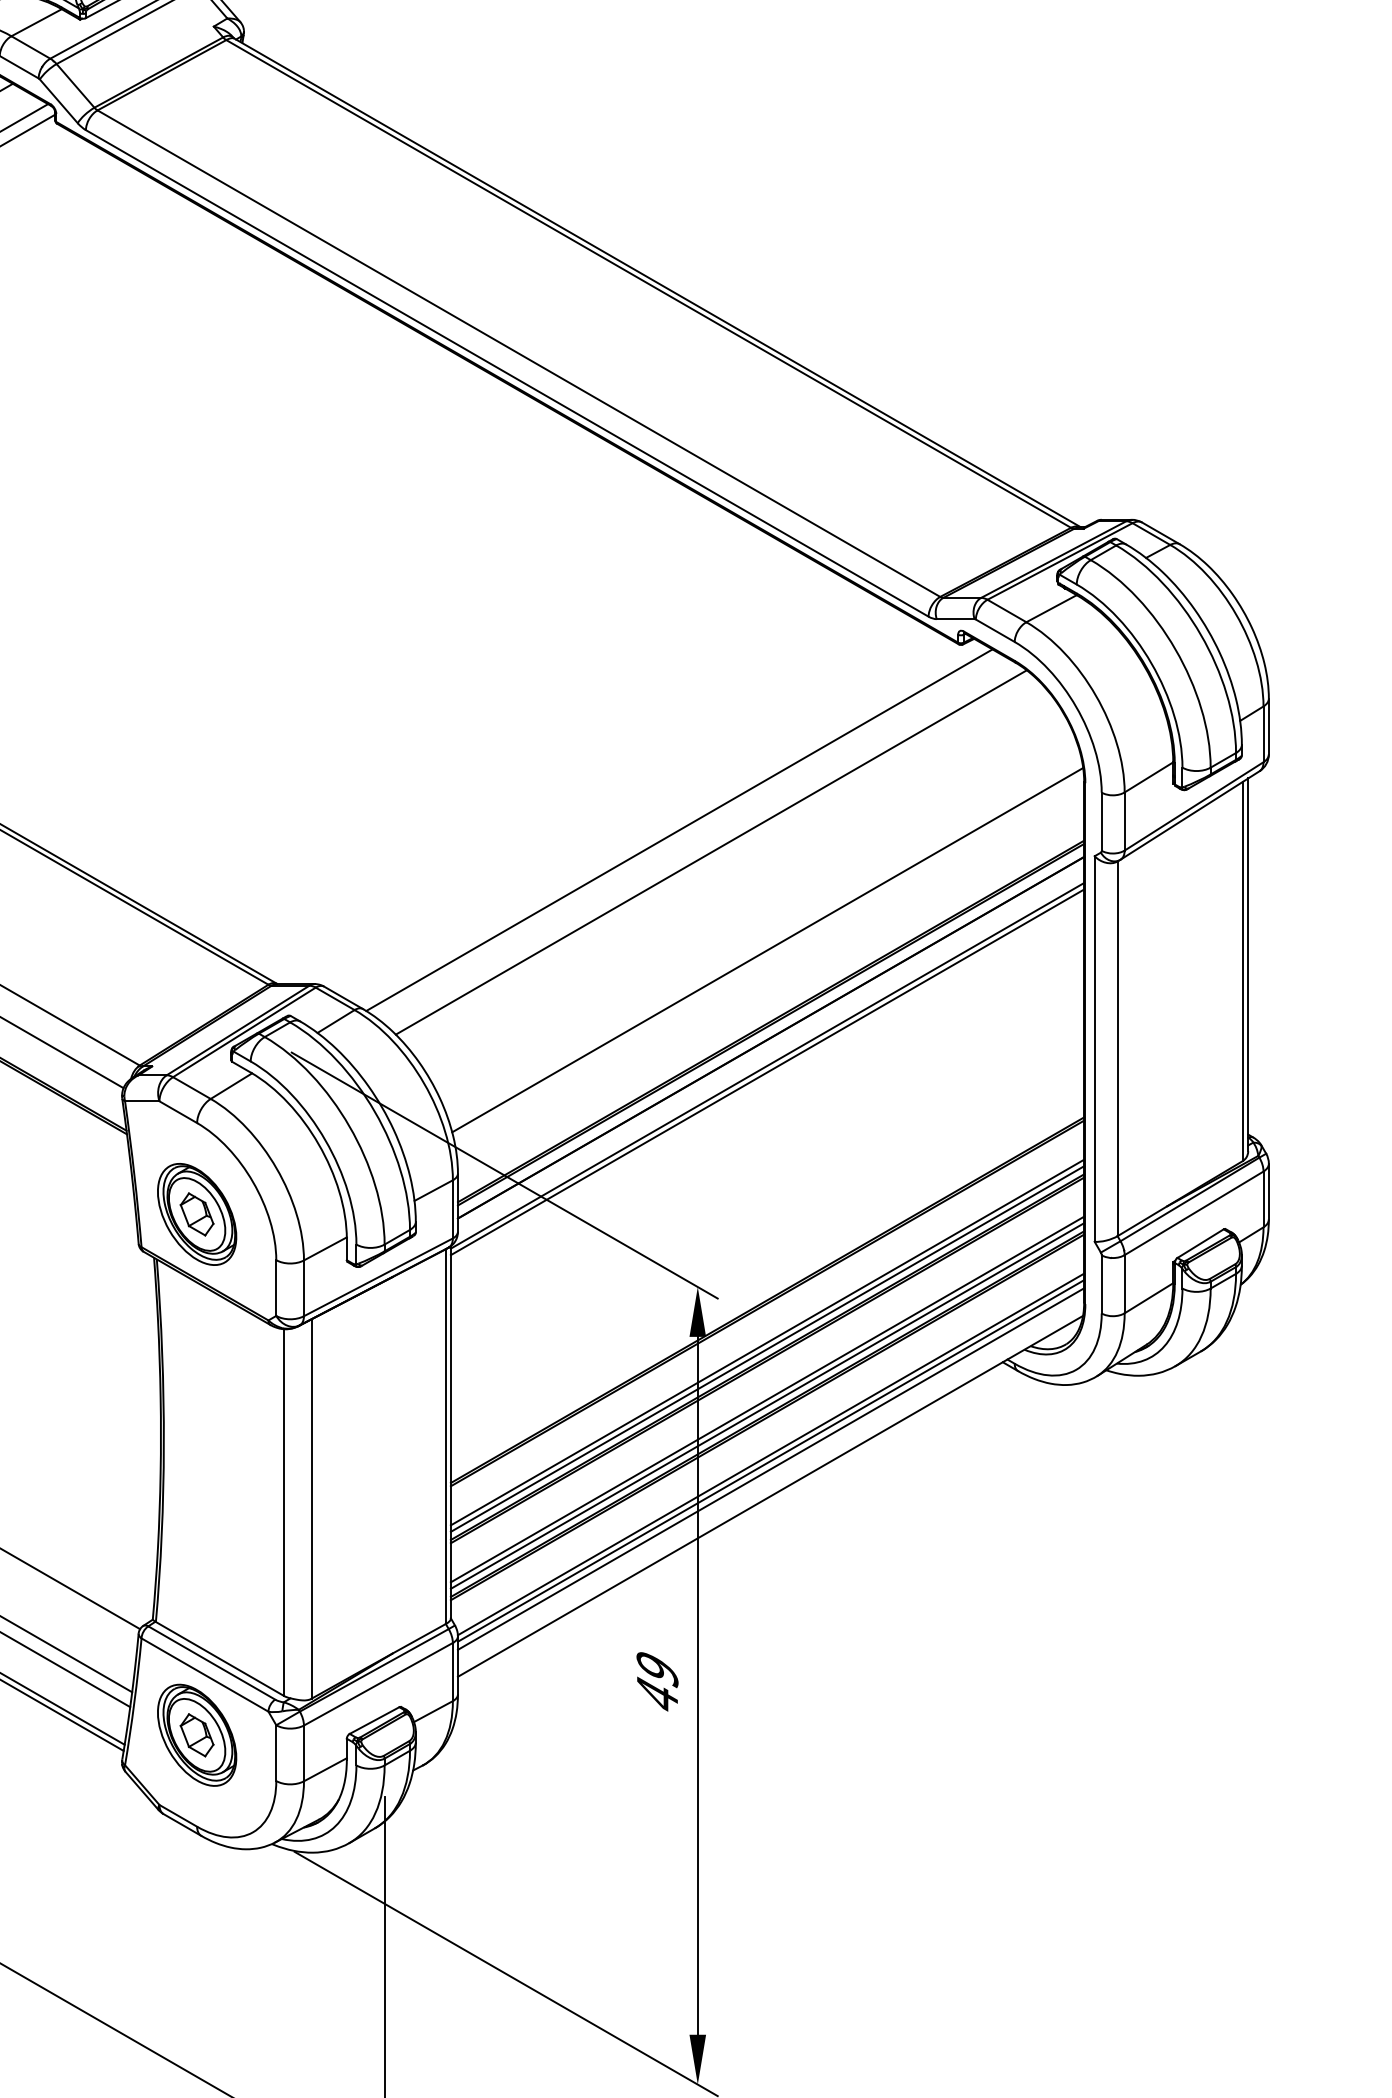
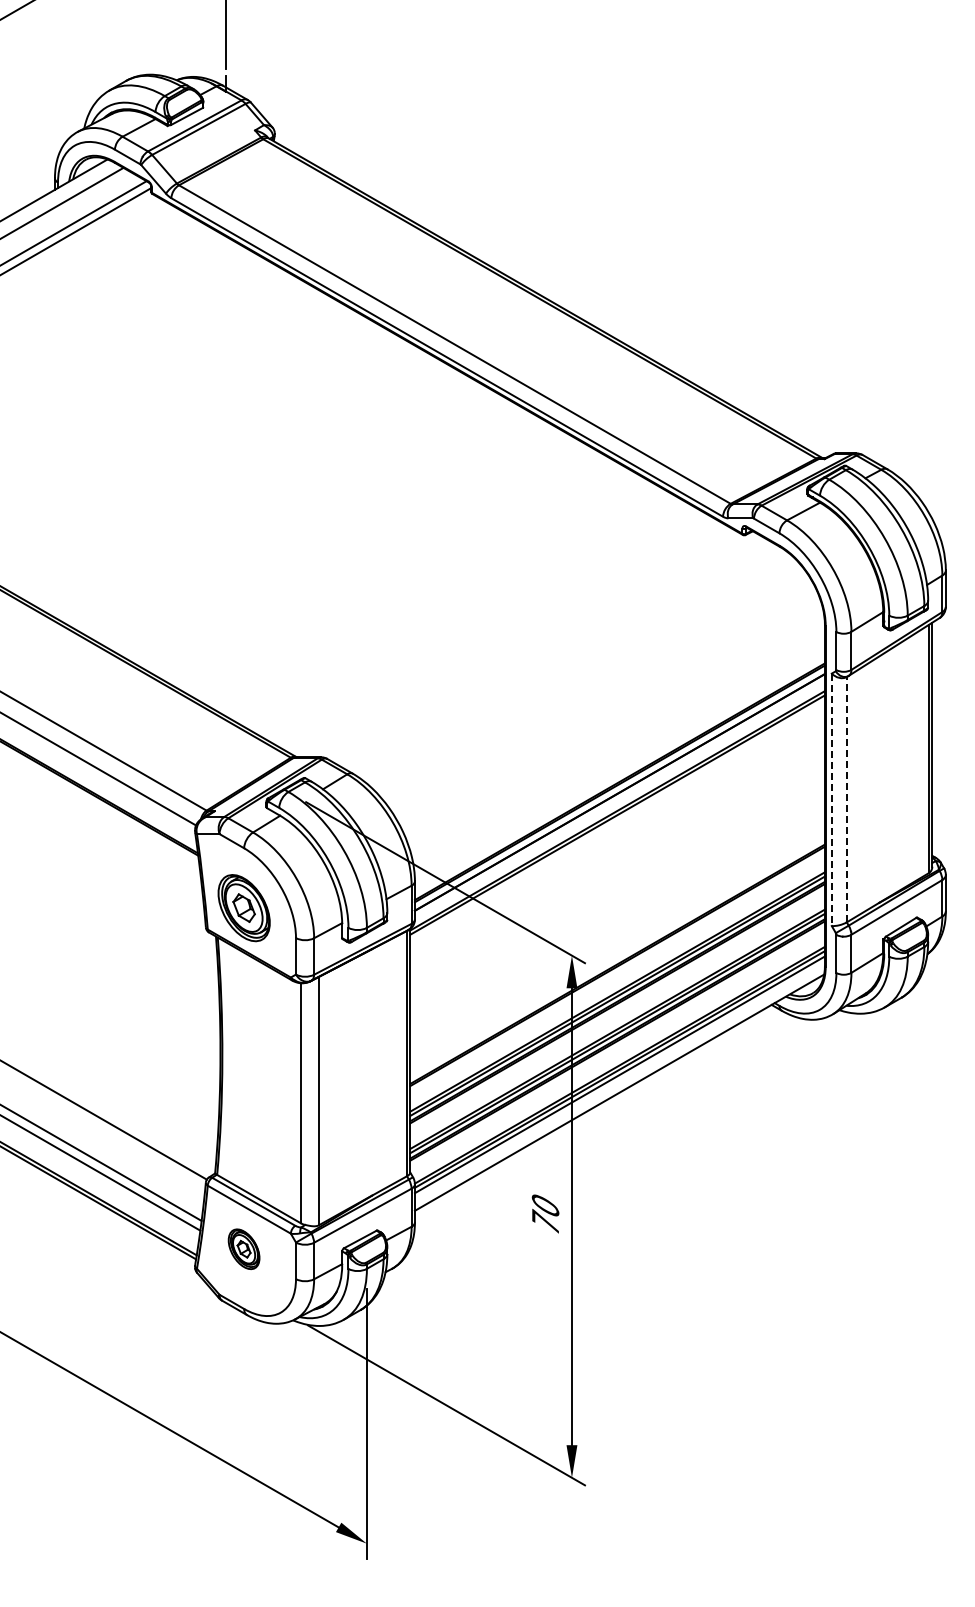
line: (678, 830) -> (559, 656), removed
line: (710, 851) -> (580, 670), removed
line: (767, 949) -> (617, 734), removed
line: (1117, 1048) -> (846, 799), solid -> dashed
line: (1094, 1050) -> (831, 800), solid -> dashed
text: (657, 1680) -> (545, 1213), 49 -> 70
part: (196, 1735) -> (243, 1249), size x0.6

